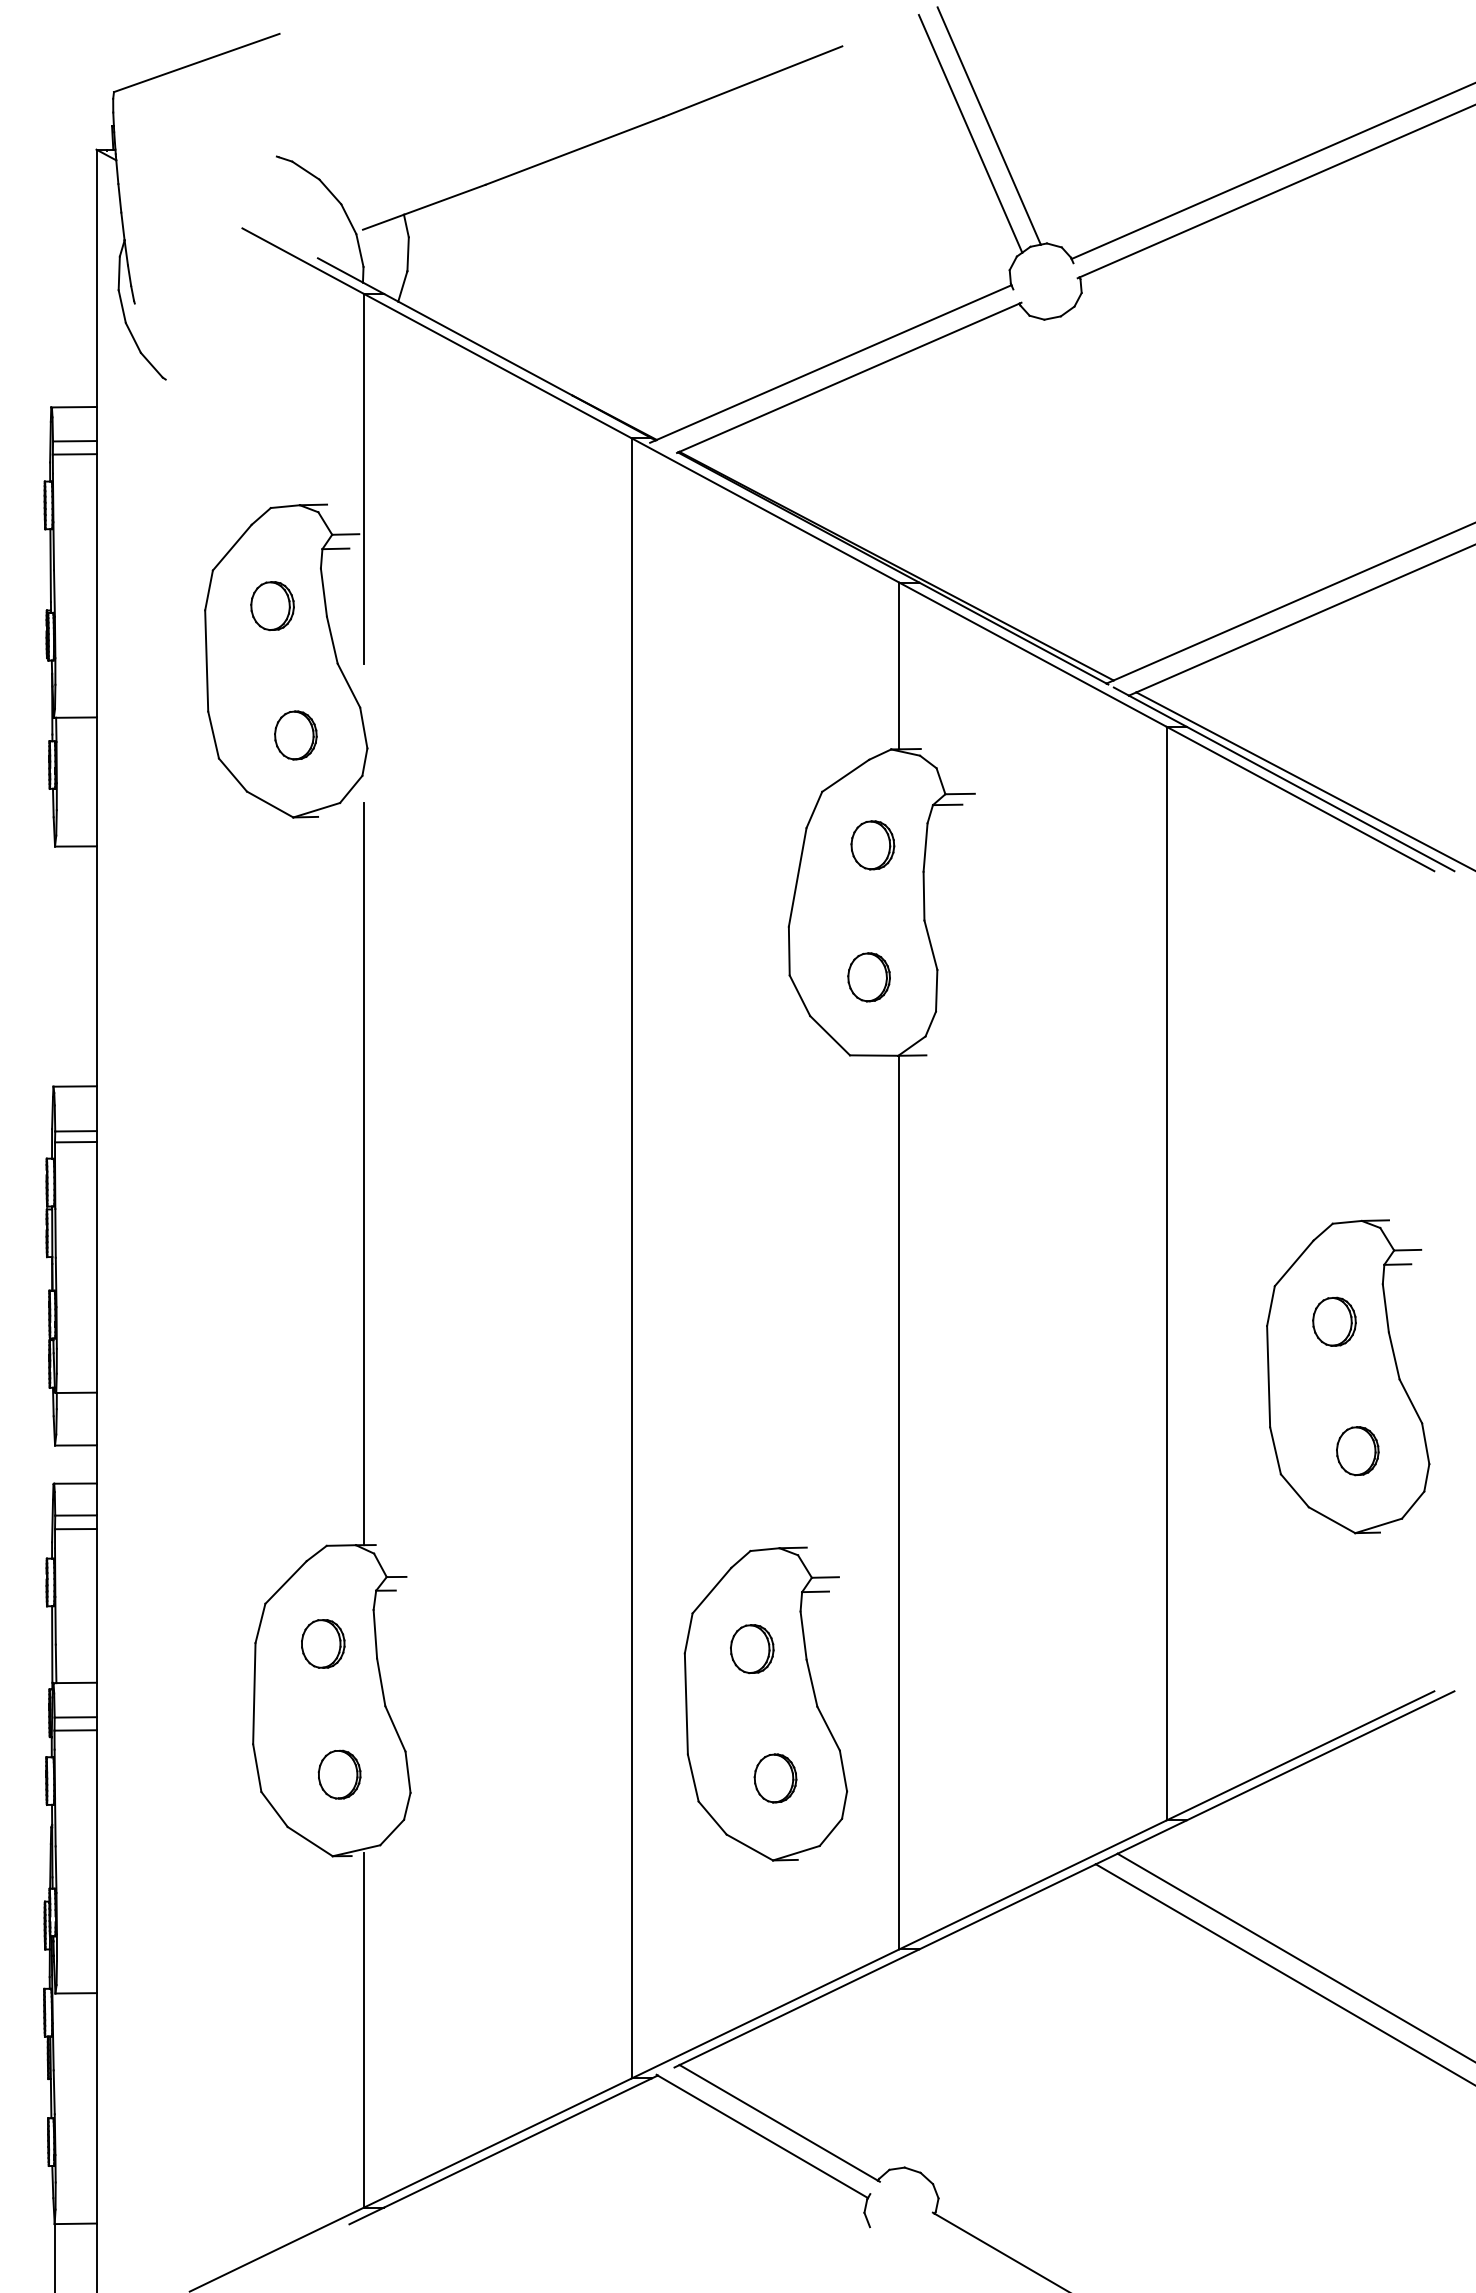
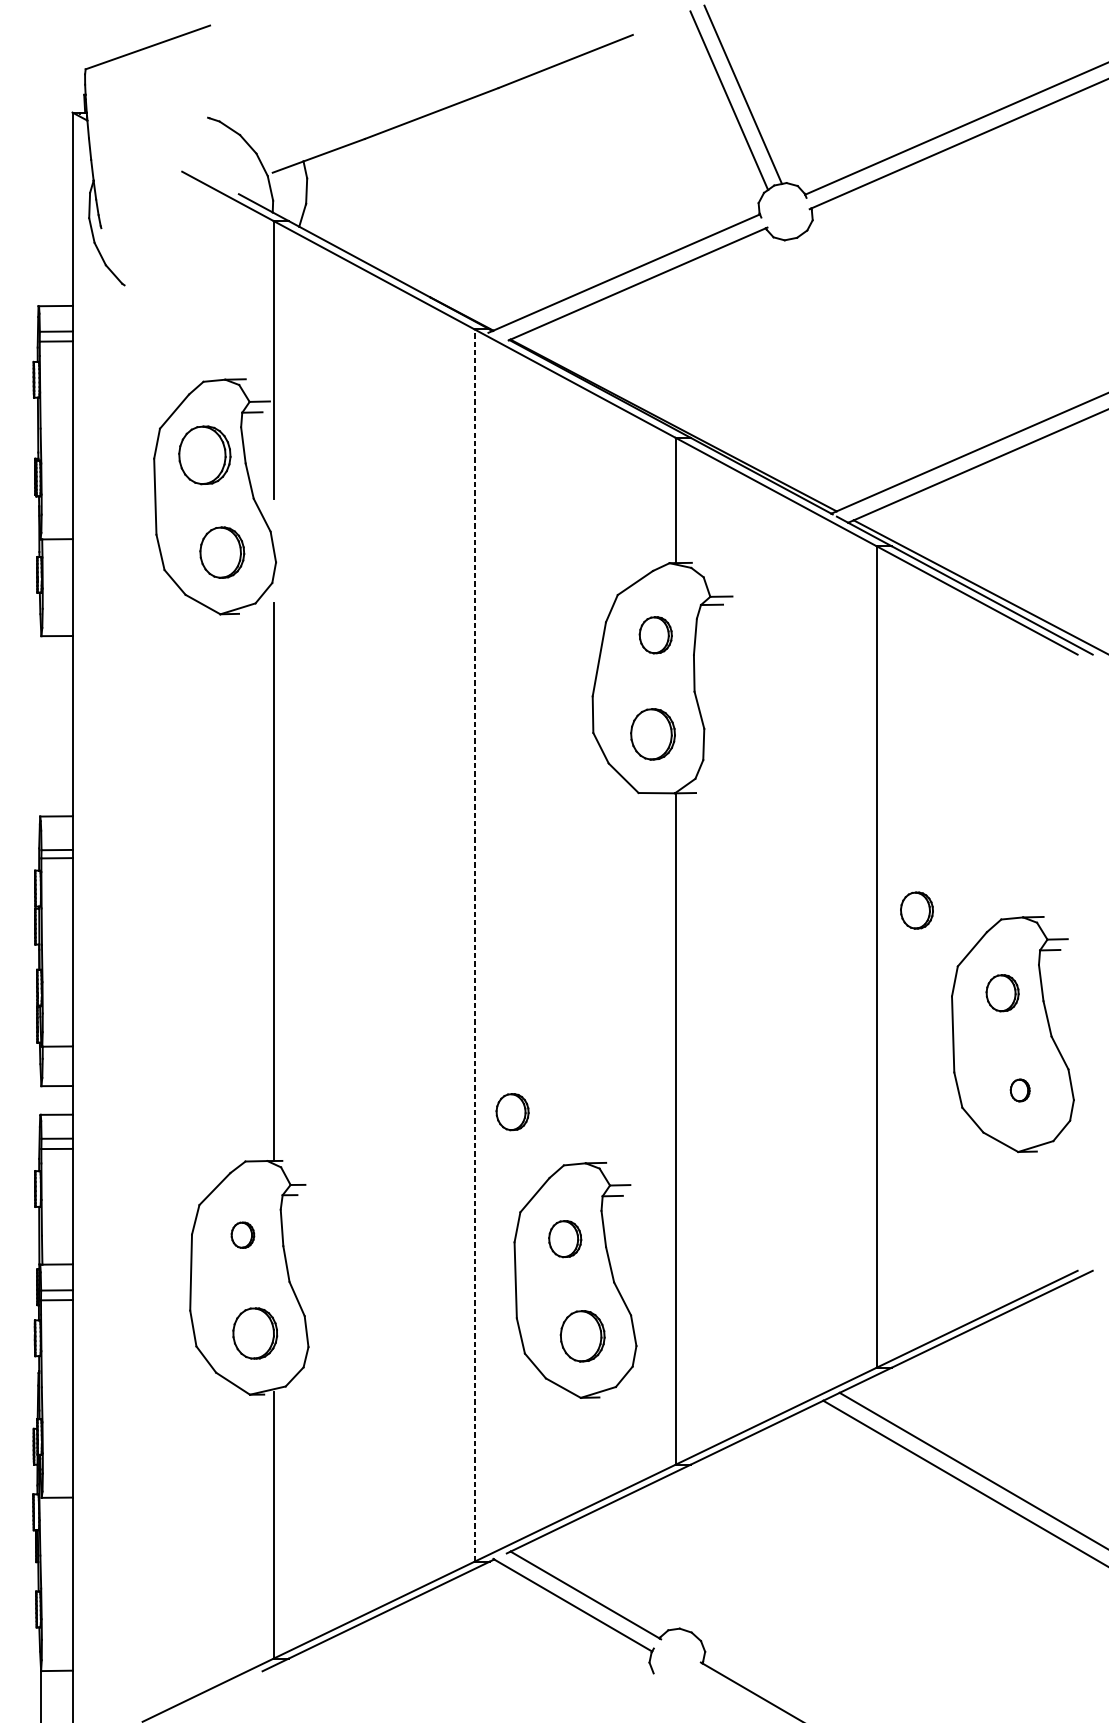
part: (272, 606) -> (204, 455), size x1.6
part: (295, 735) -> (222, 552), size x1.4
part: (868, 977) -> (652, 734), size x1.4
part: (1220, 1211) -> (917, 910), added
line: (631, 1257) -> (474, 944), solid -> dashed
part: (1357, 1451) -> (1019, 1090), size x0.6
part: (682, 1480) -> (512, 1112), added
part: (323, 1643) -> (243, 1234), size x0.7
part: (339, 1774) -> (255, 1333), size x1.4
part: (775, 1778) -> (582, 1336), size x1.4

